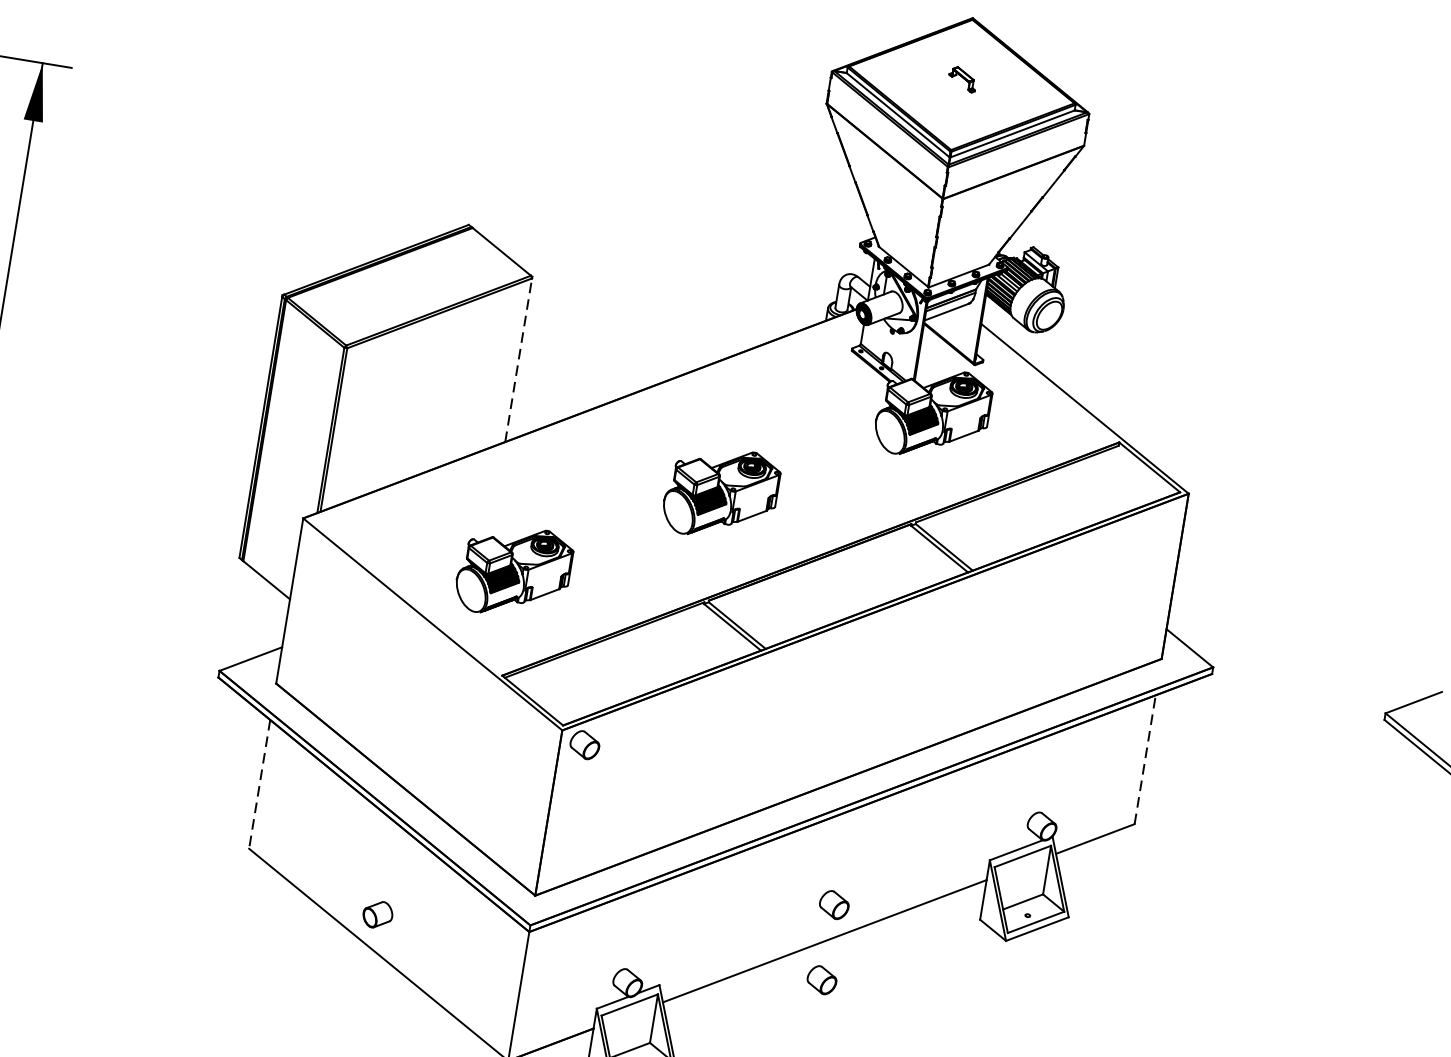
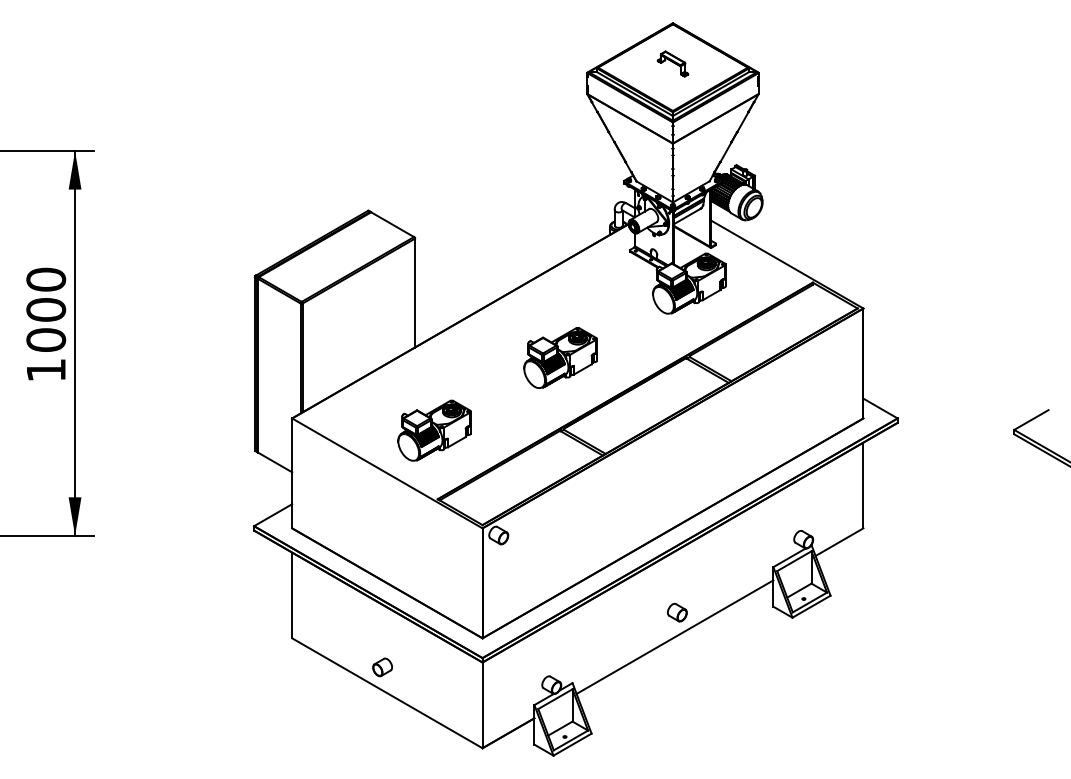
part: (962, 78) -> (672, 63), size x1.67
line: (518, 359) -> (414, 292), dashed -> solid
line: (1145, 759) -> (863, 485), dashed -> solid
line: (260, 784) -> (292, 595), dashed -> solid
part: (822, 979) -> (677, 662), removed

